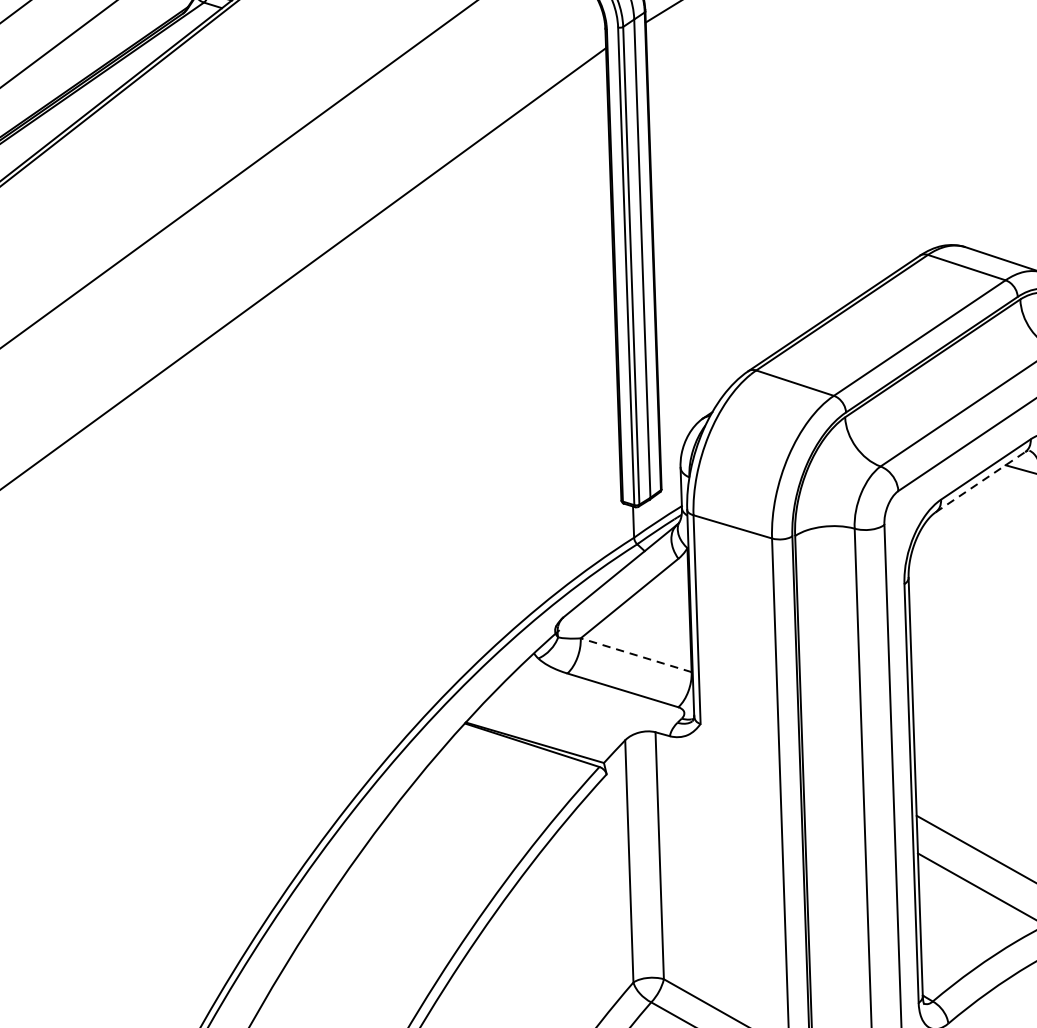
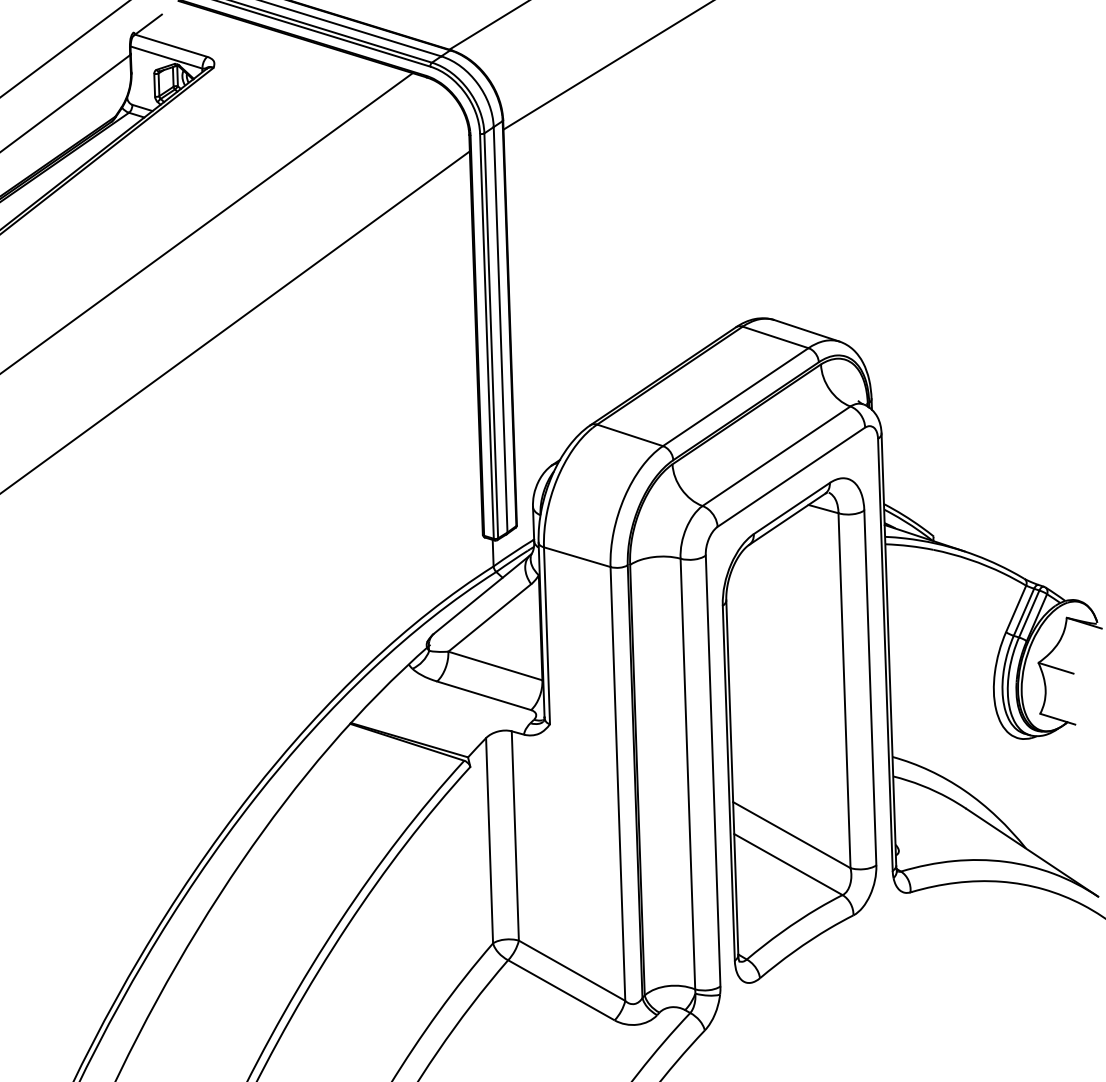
line: (980, 482) -> (787, 519), dashed -> solid
line: (635, 654) -> (494, 665), dashed -> solid

